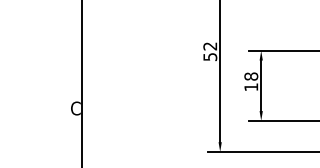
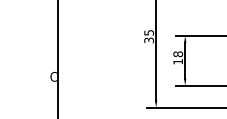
text: (210, 51) -> (149, 36), 52 -> 35

